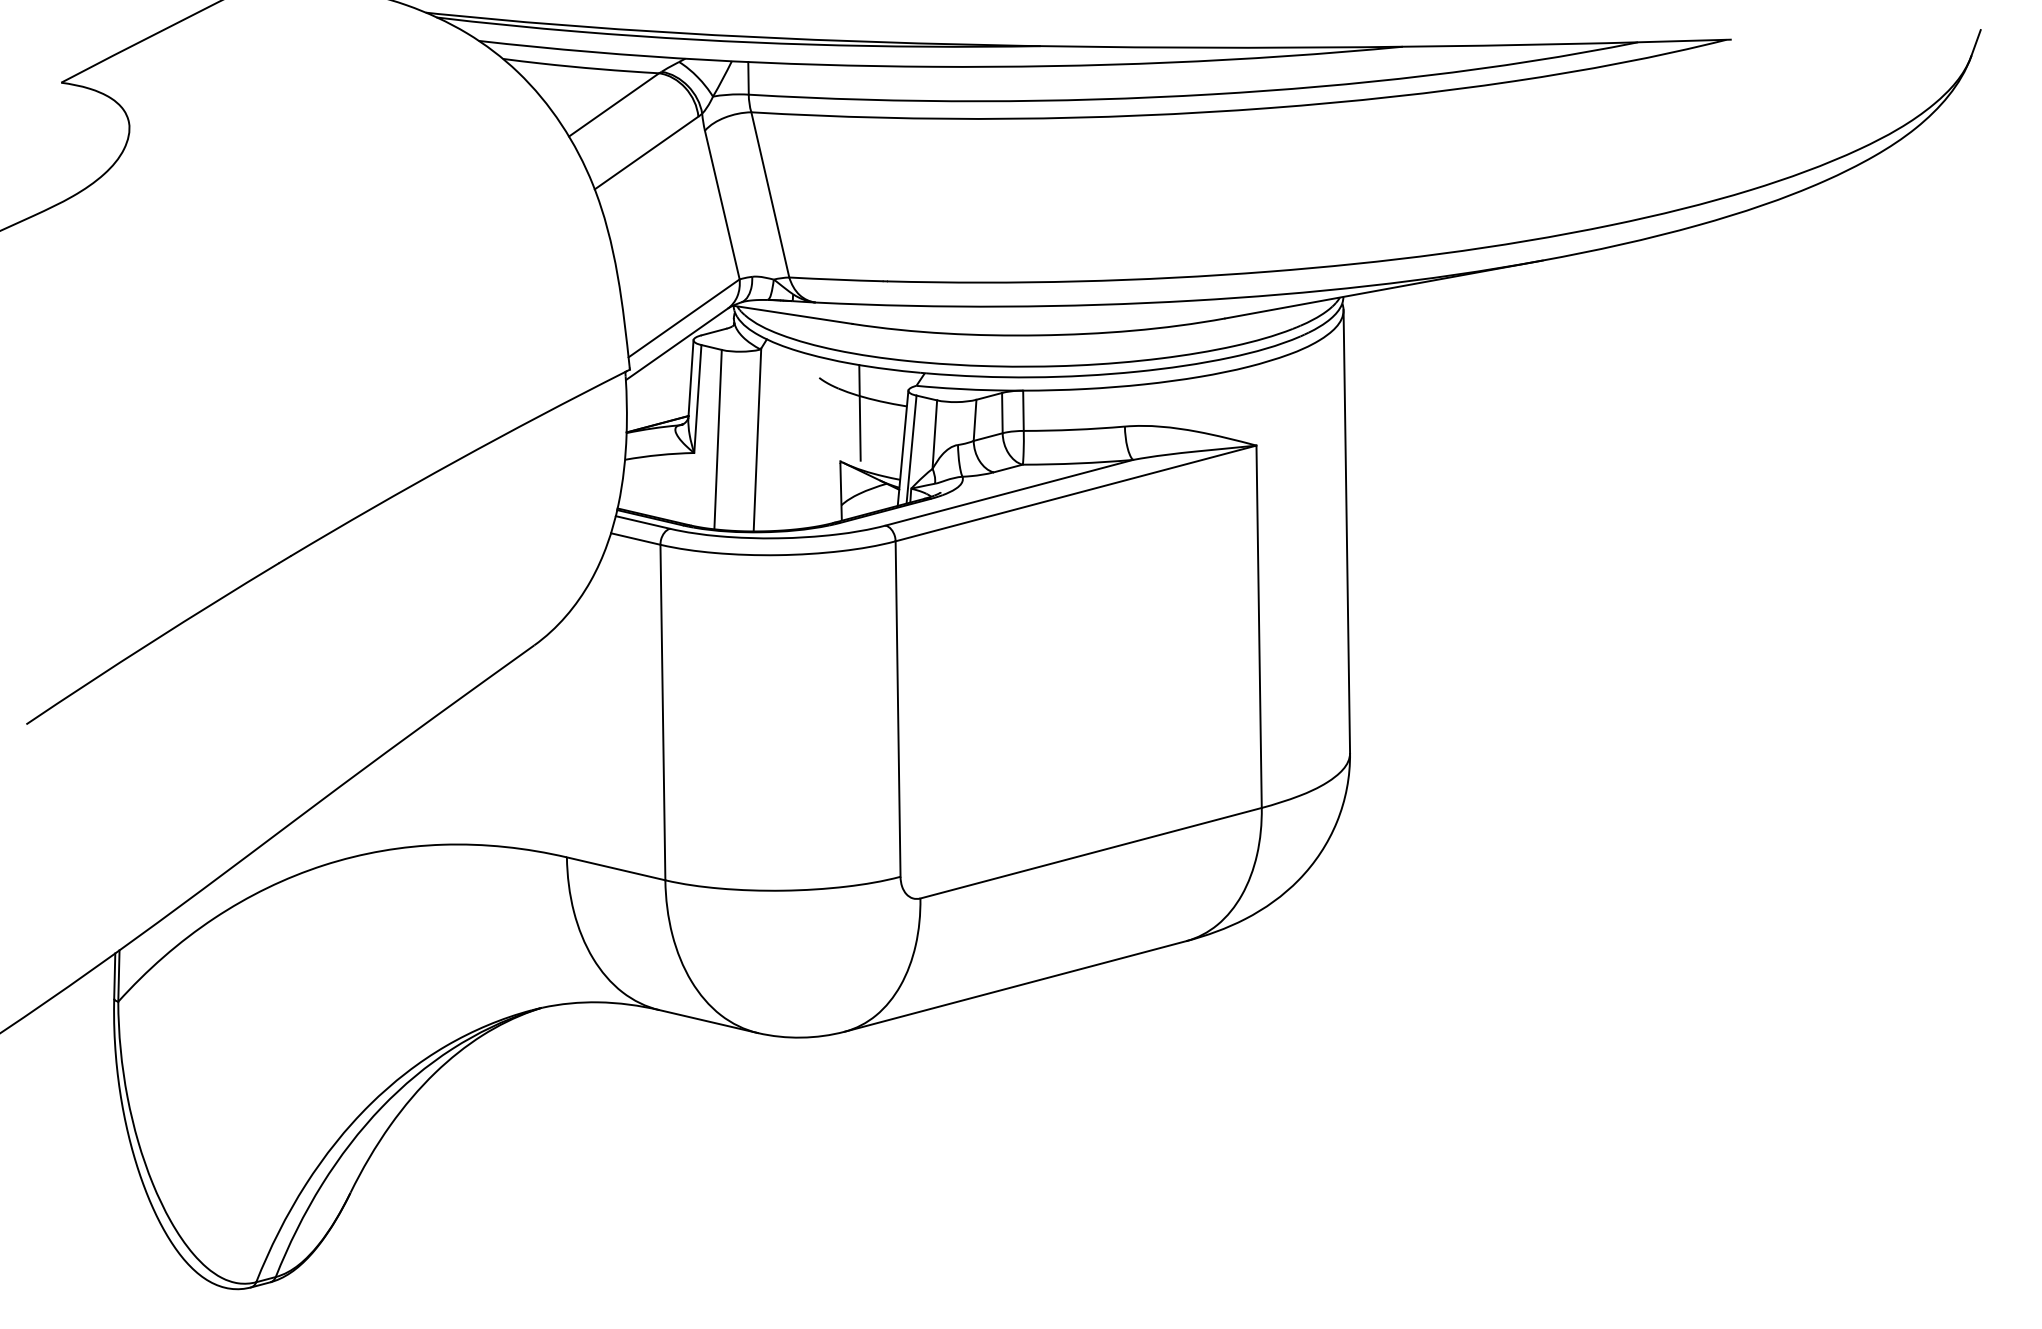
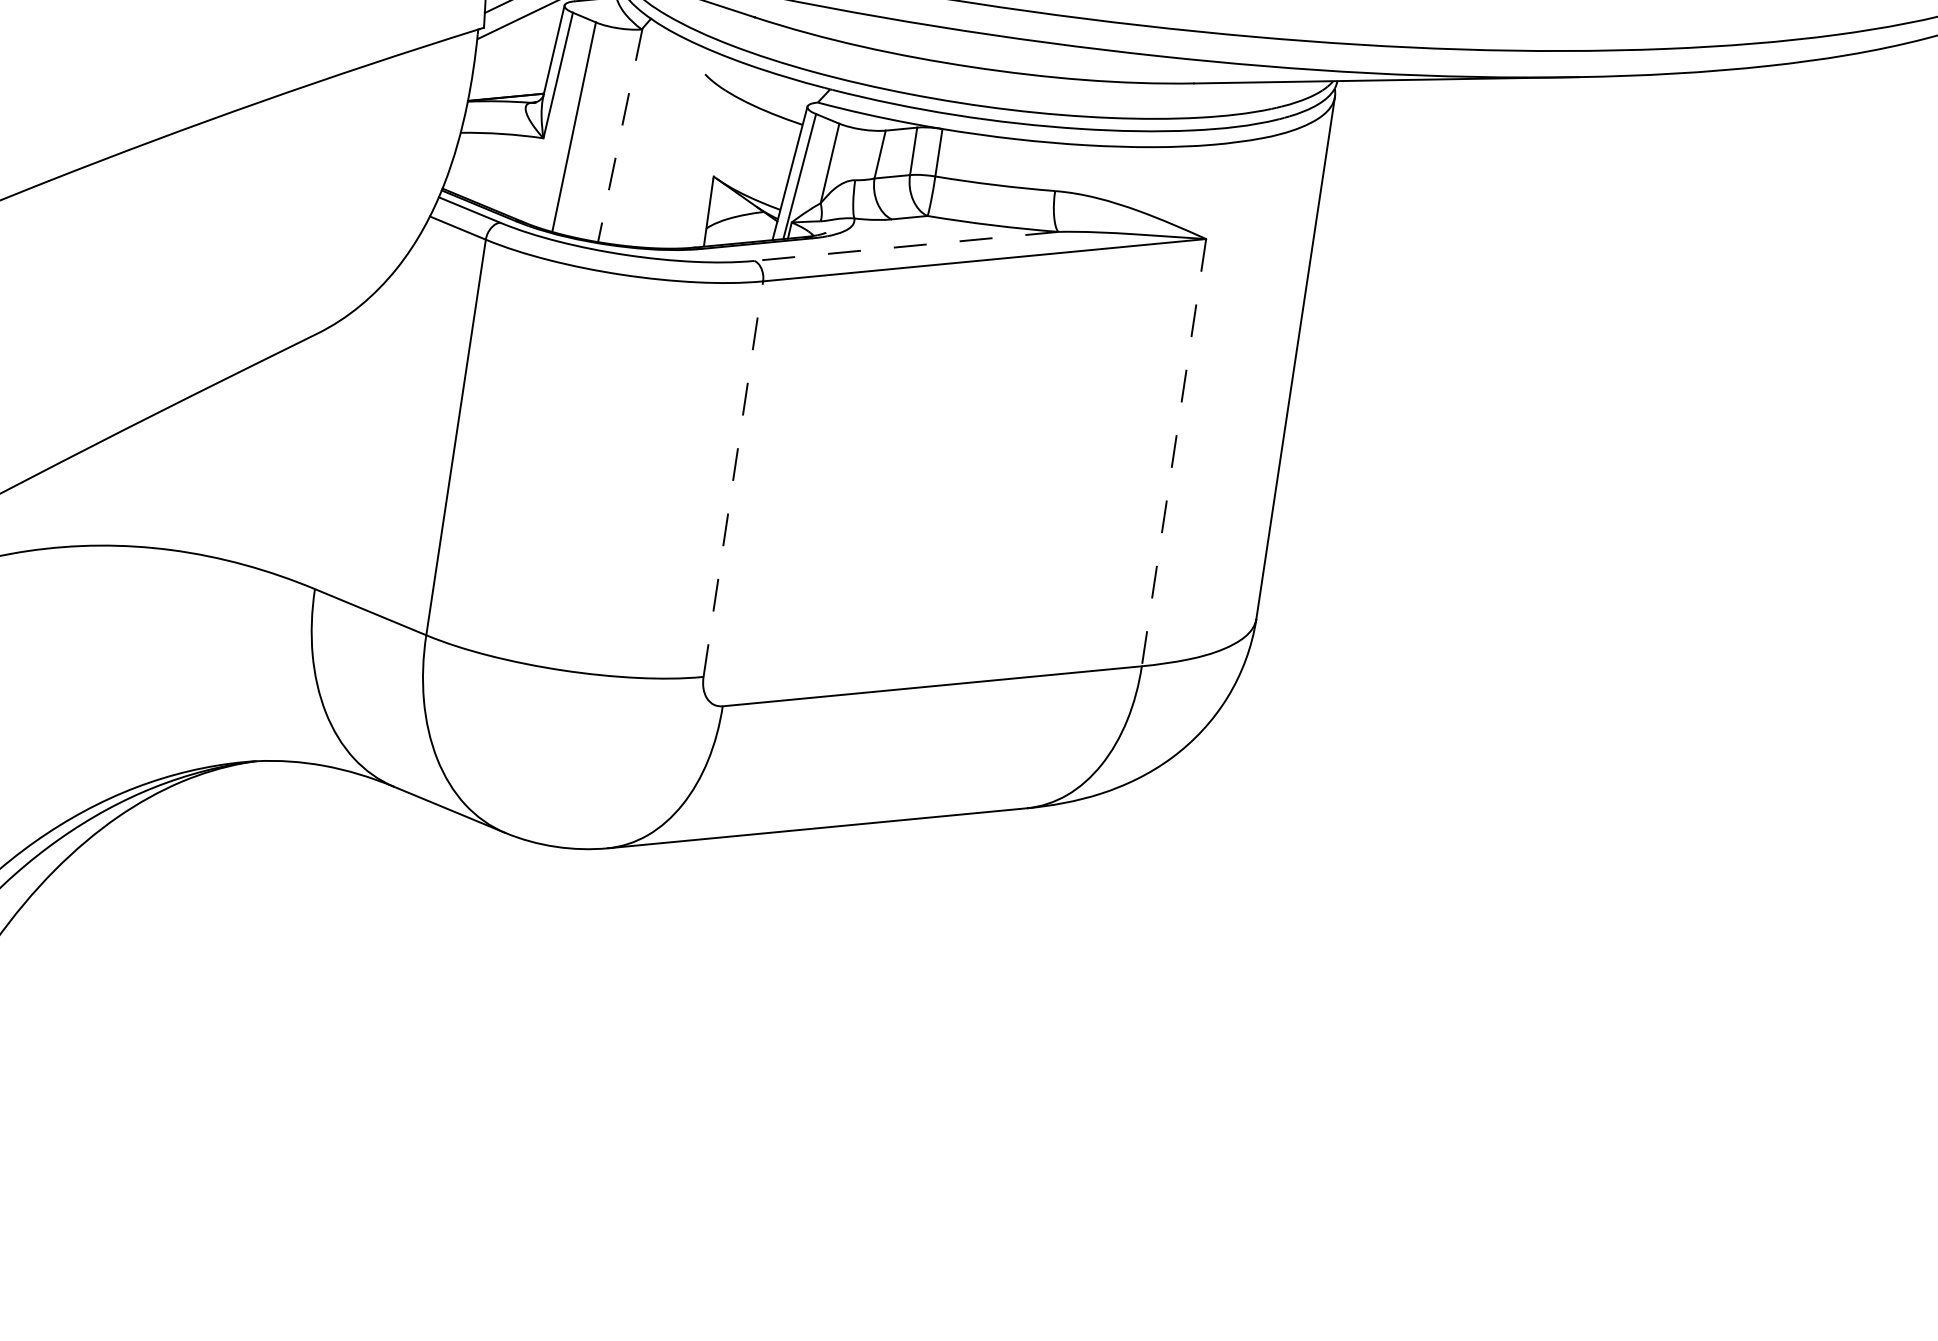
line: (859, 412) -> (745, 122), removed
line: (757, 439) -> (620, 134), solid -> dashed
line: (1008, 492) -> (905, 245), solid -> dashed
line: (1259, 627) -> (1174, 453), solid -> dashed
line: (898, 709) -> (733, 479), solid -> dashed

